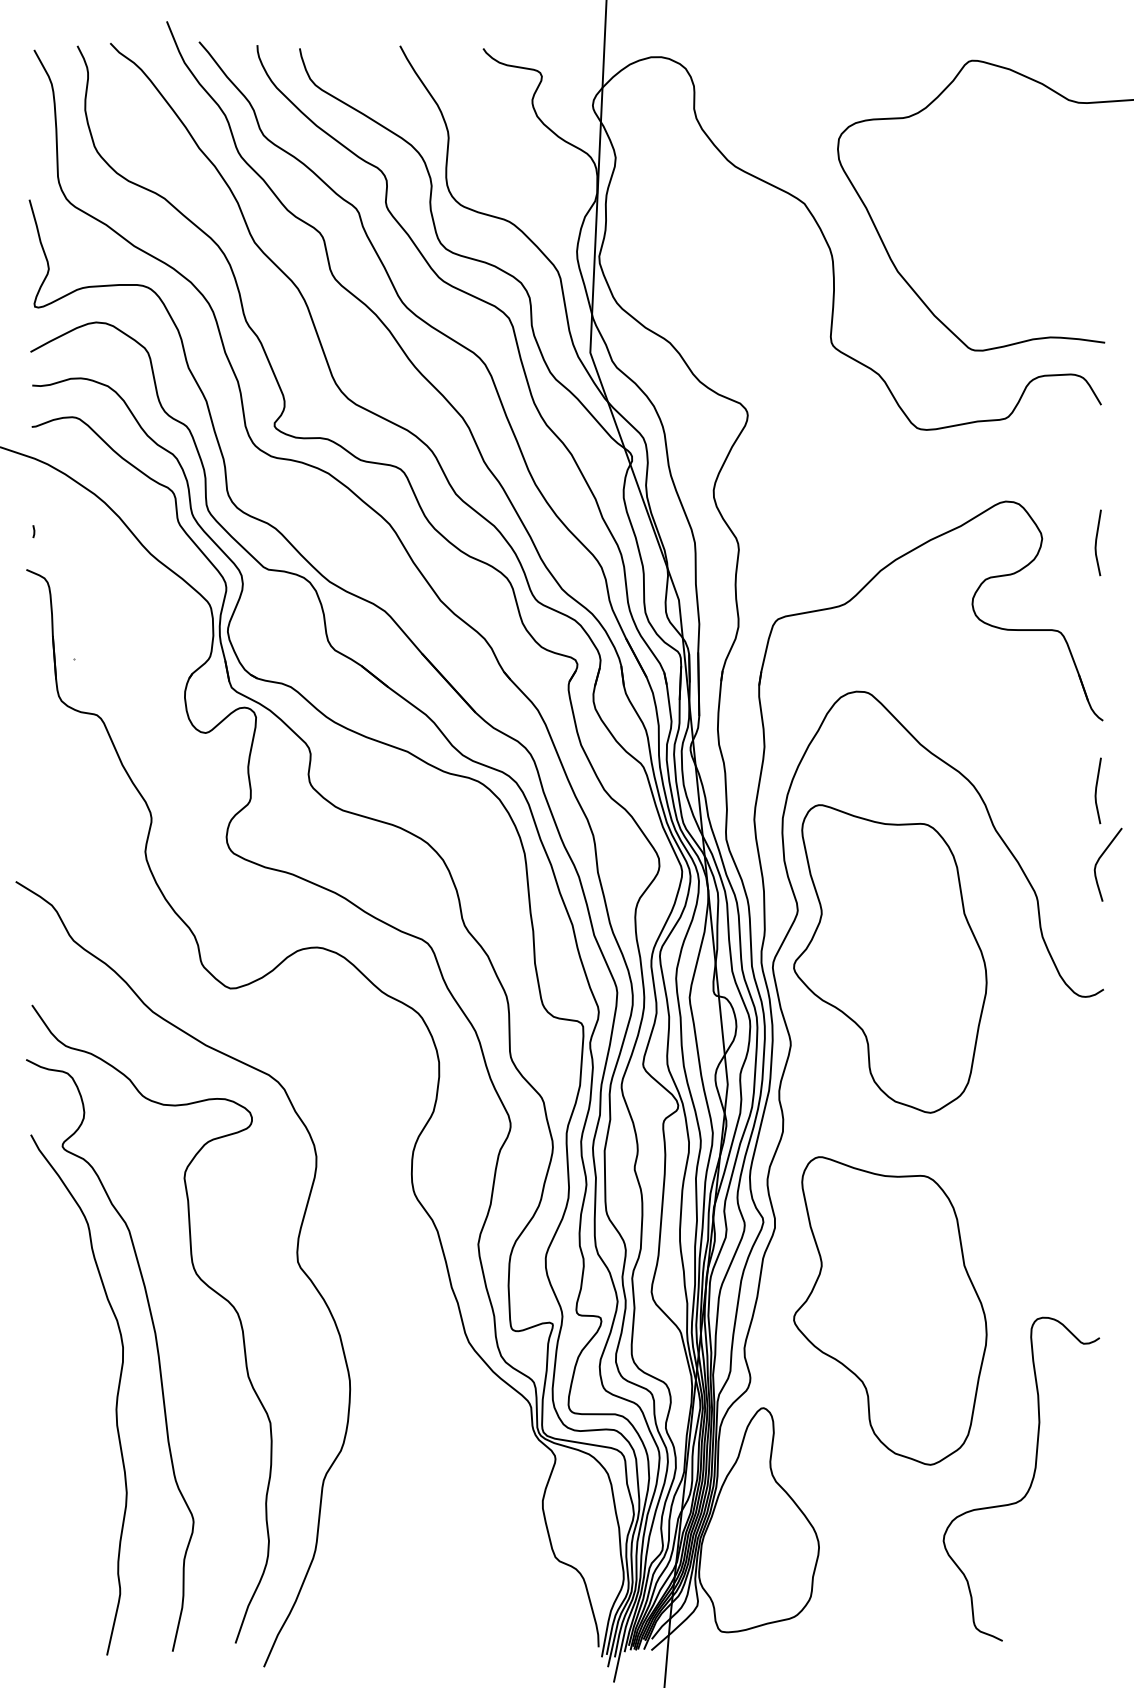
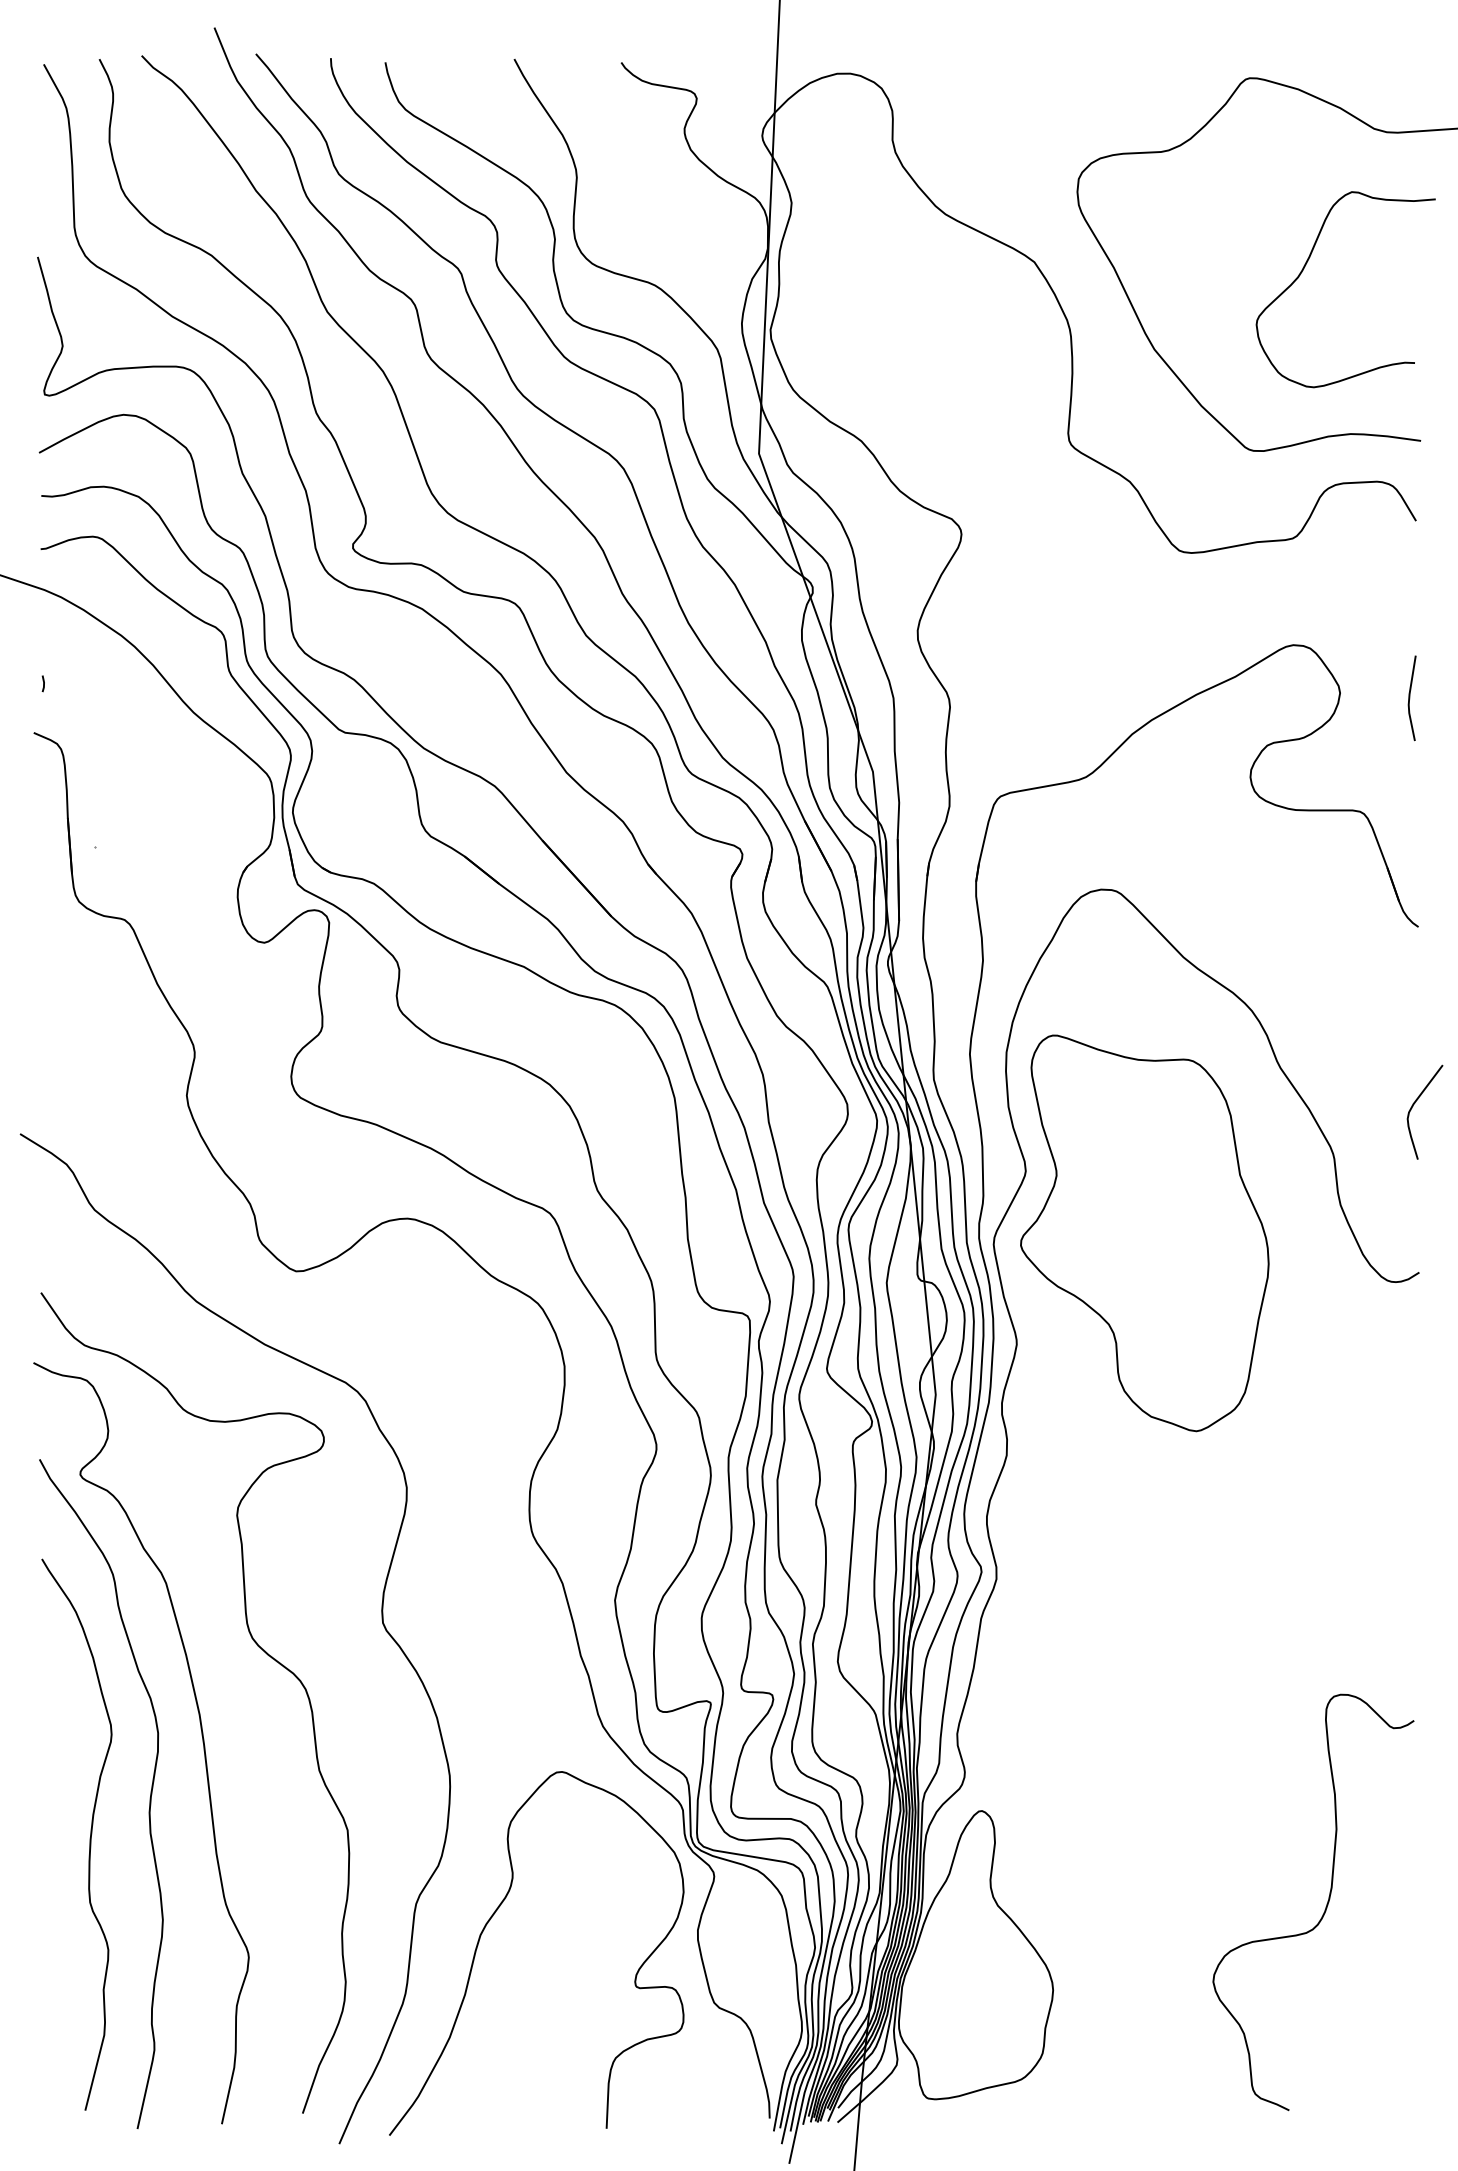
curve: (1014, 209) -> (1304, 269), added
line: (1096, 790) -> (1409, 1016), removed
part: (890, 1310) -> (1145, 1685), removed
curve: (69, 1428) -> (89, 1837), added
curve: (382, 1492) -> (491, 1919), added

